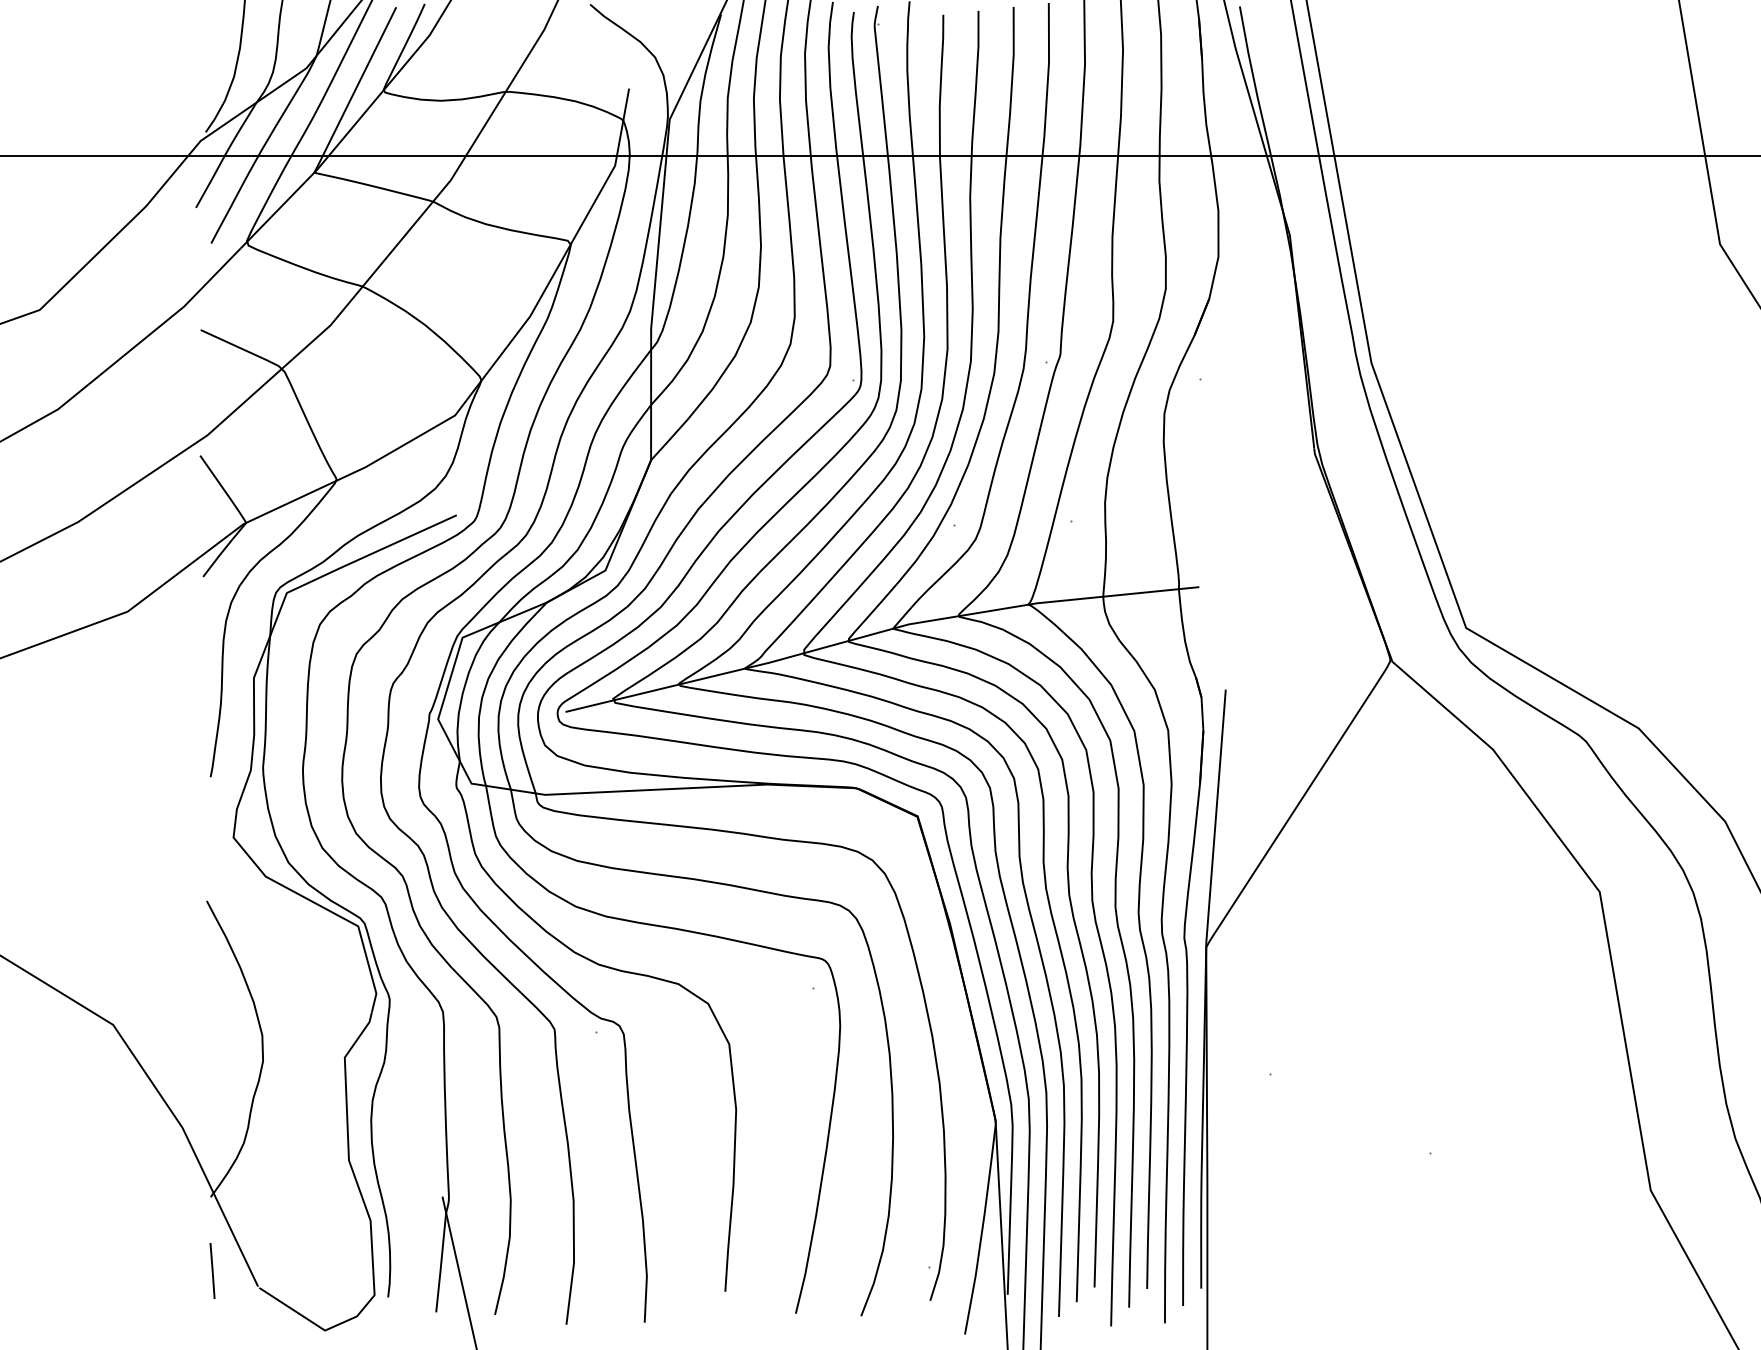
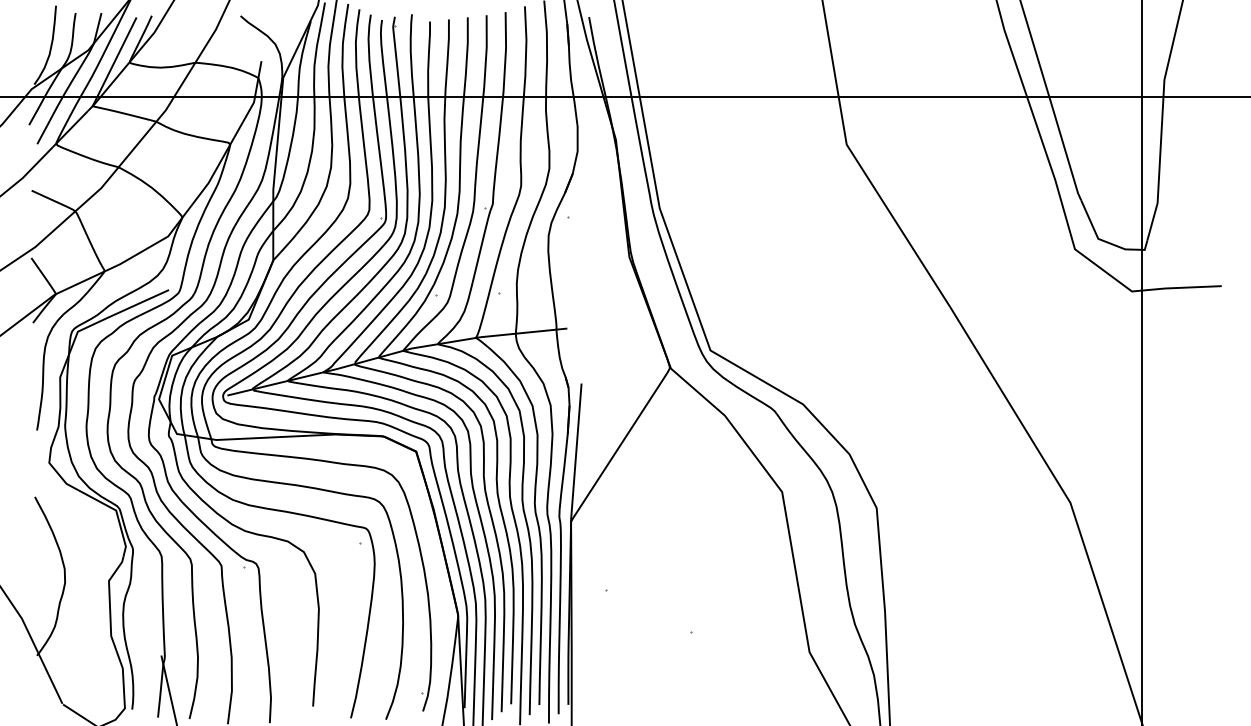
line: (211, 1271) -> (37, 695), removed

